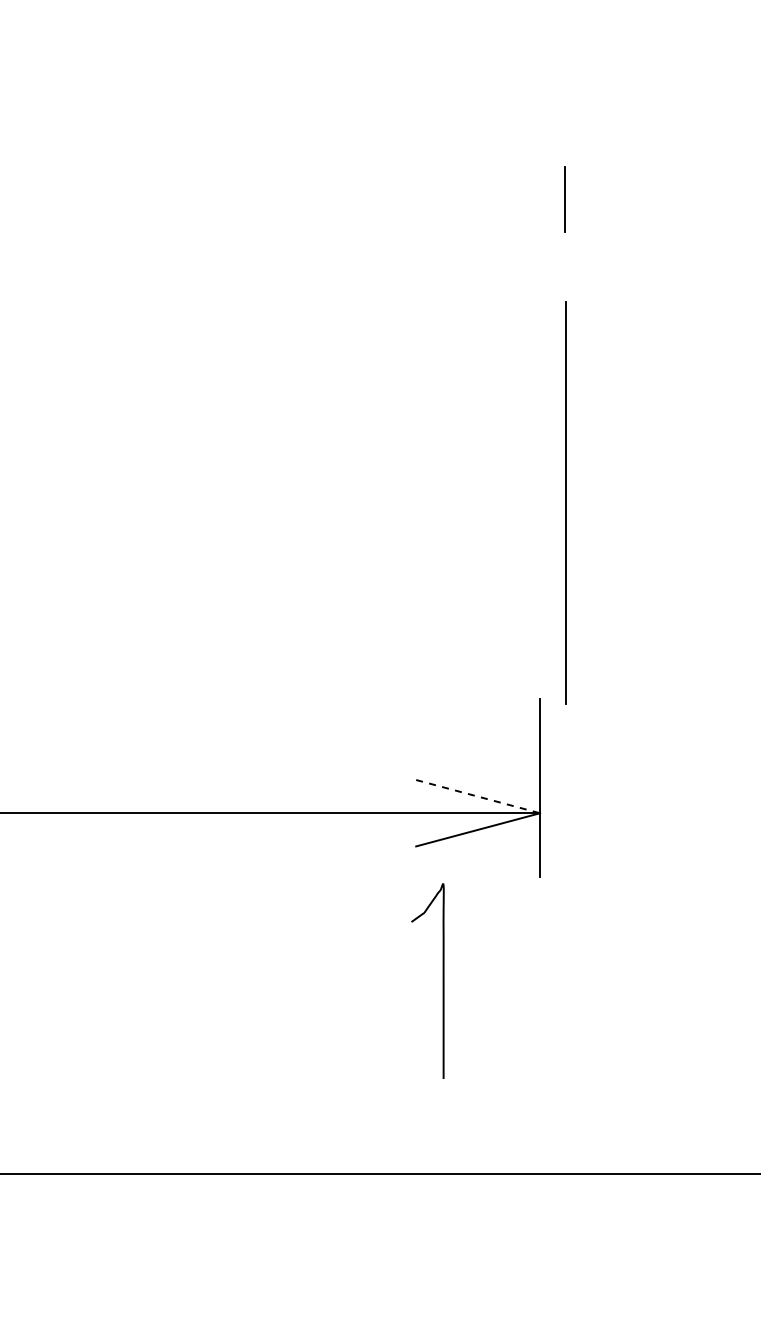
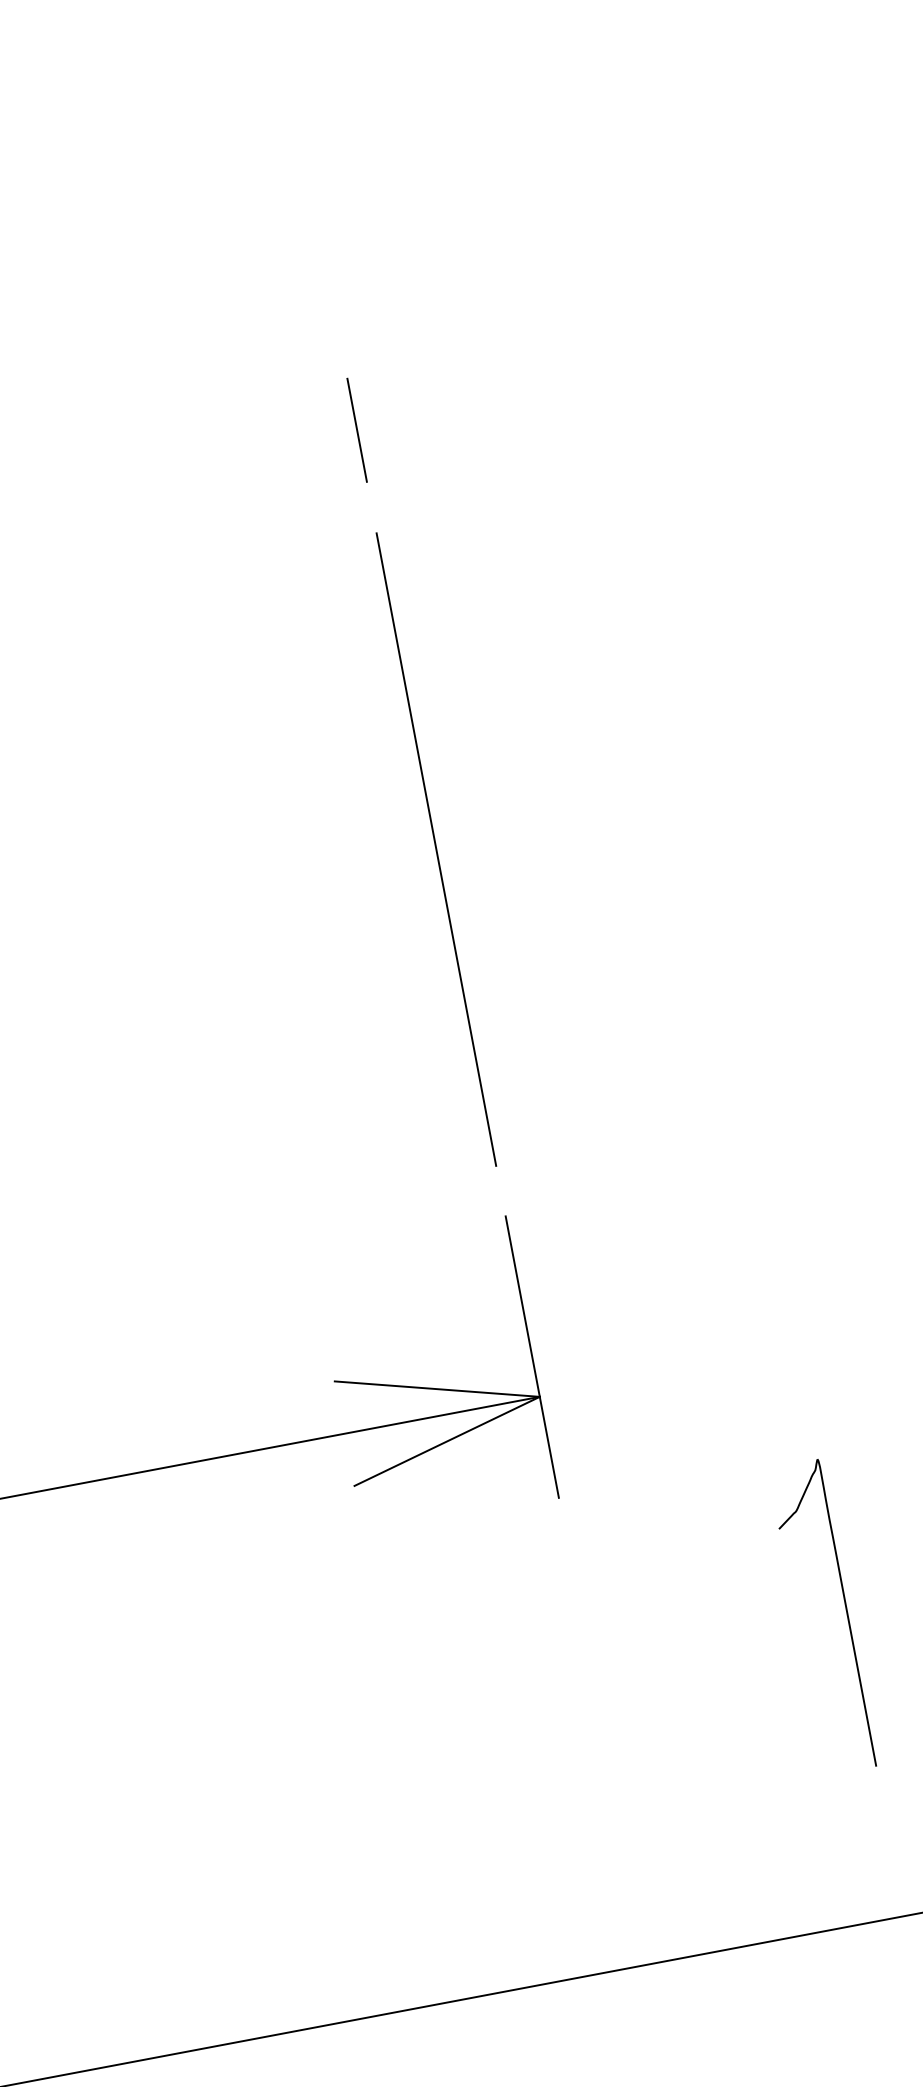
line: (564, 199) -> (356, 430), moved
line: (565, 502) -> (435, 849), moved
line: (478, 796) -> (437, 1388), dashed -> solid
curve: (442, 980) -> (845, 1611), moved

